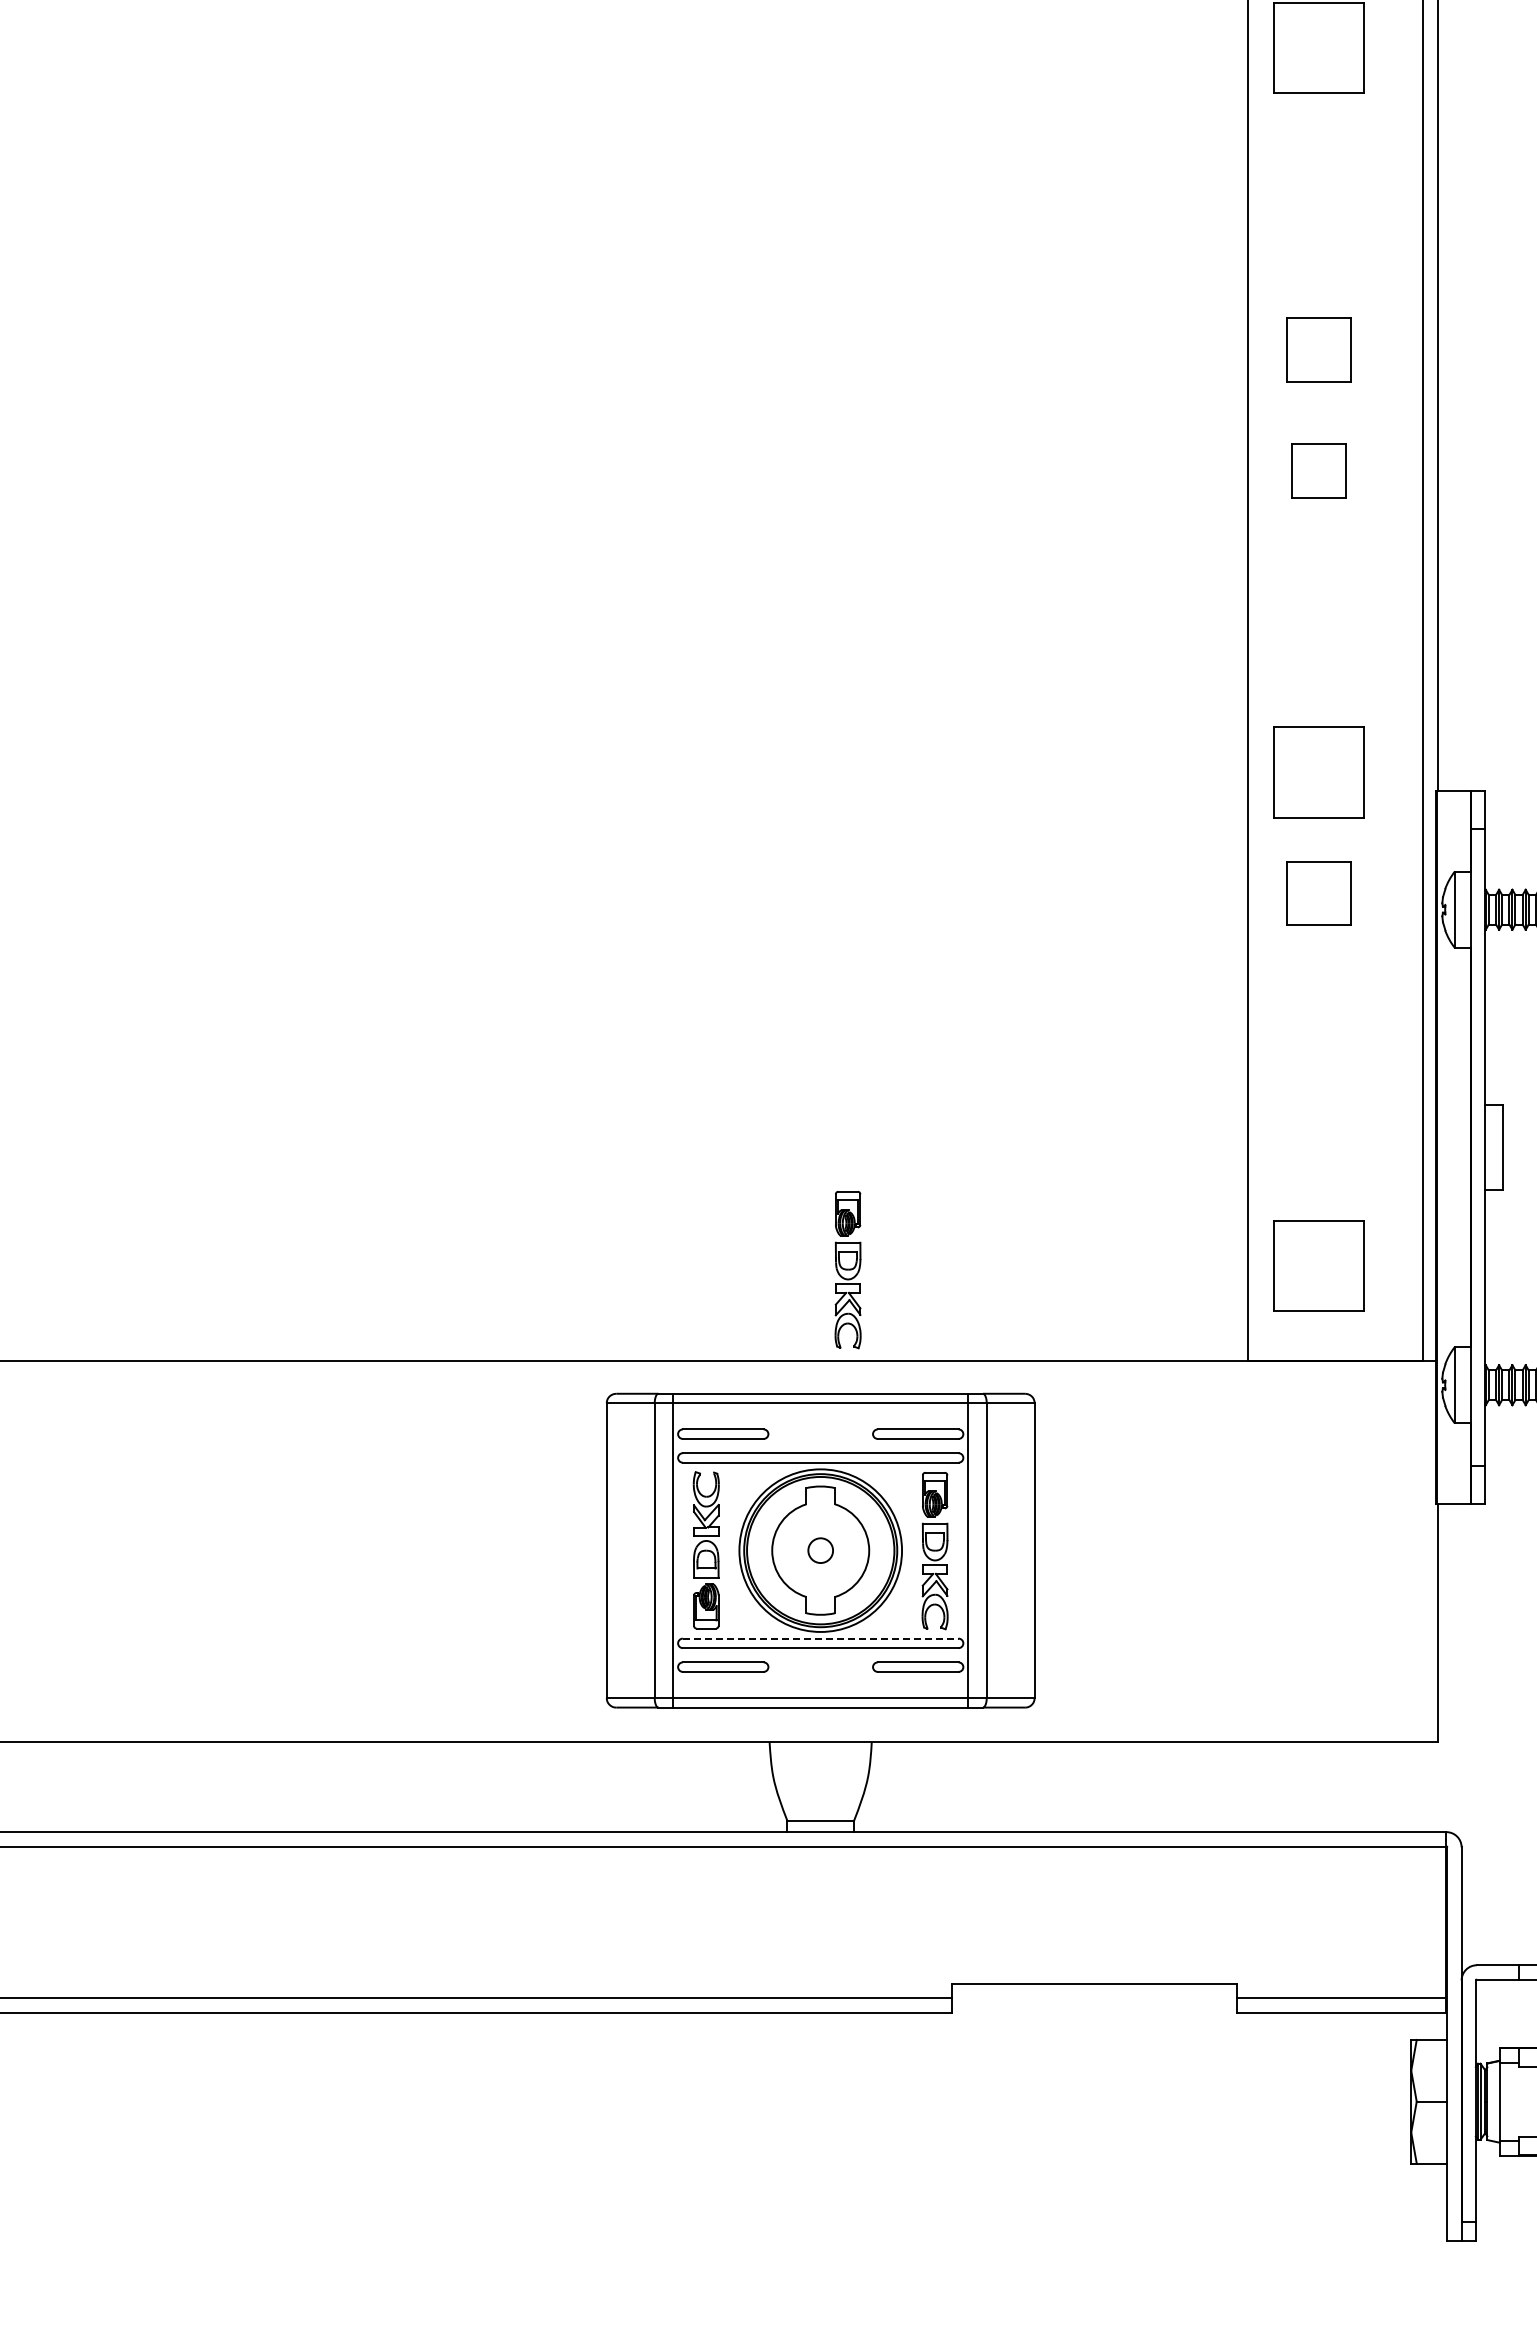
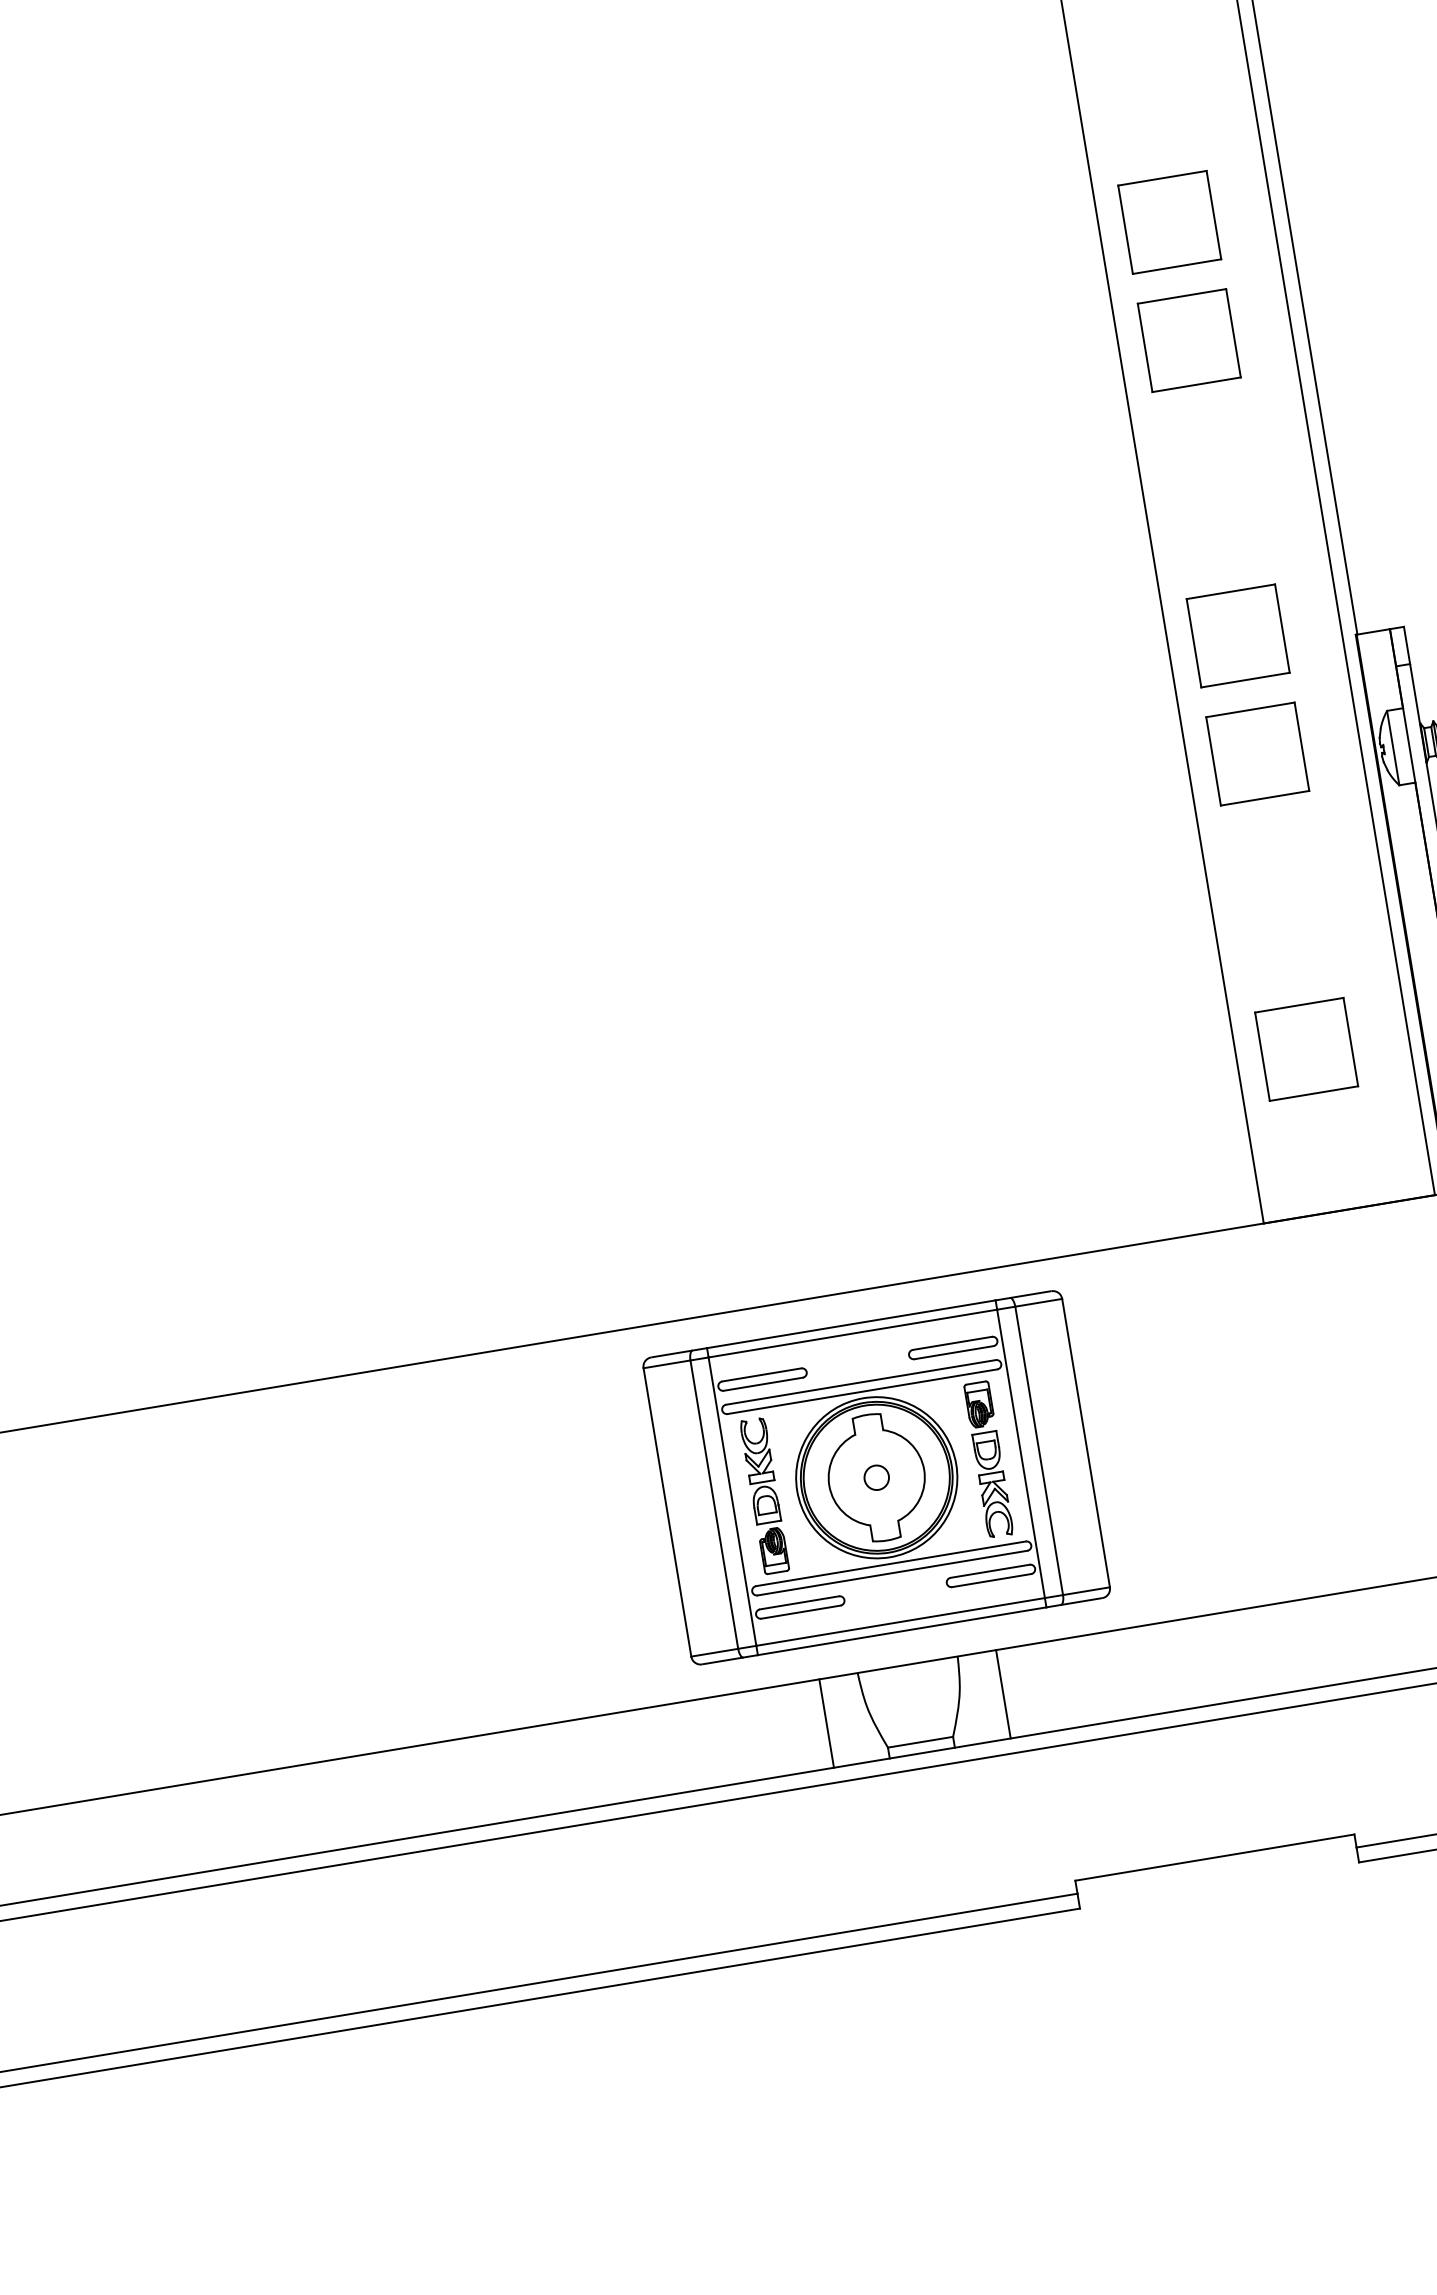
part: (1318, 349) -> (1169, 222), size x1.43
part: (1318, 470) -> (1188, 340), size x1.67
part: (1318, 893) -> (1257, 754), size x1.43
part: (1318, 1265) -> (1306, 1048), moved
part: (847, 1270) -> (857, 1199), removed
line: (820, 1638) -> (890, 1563), dashed -> solid
line: (730, 1786) -> (826, 1723), added
line: (911, 1786) -> (1003, 1693), added

